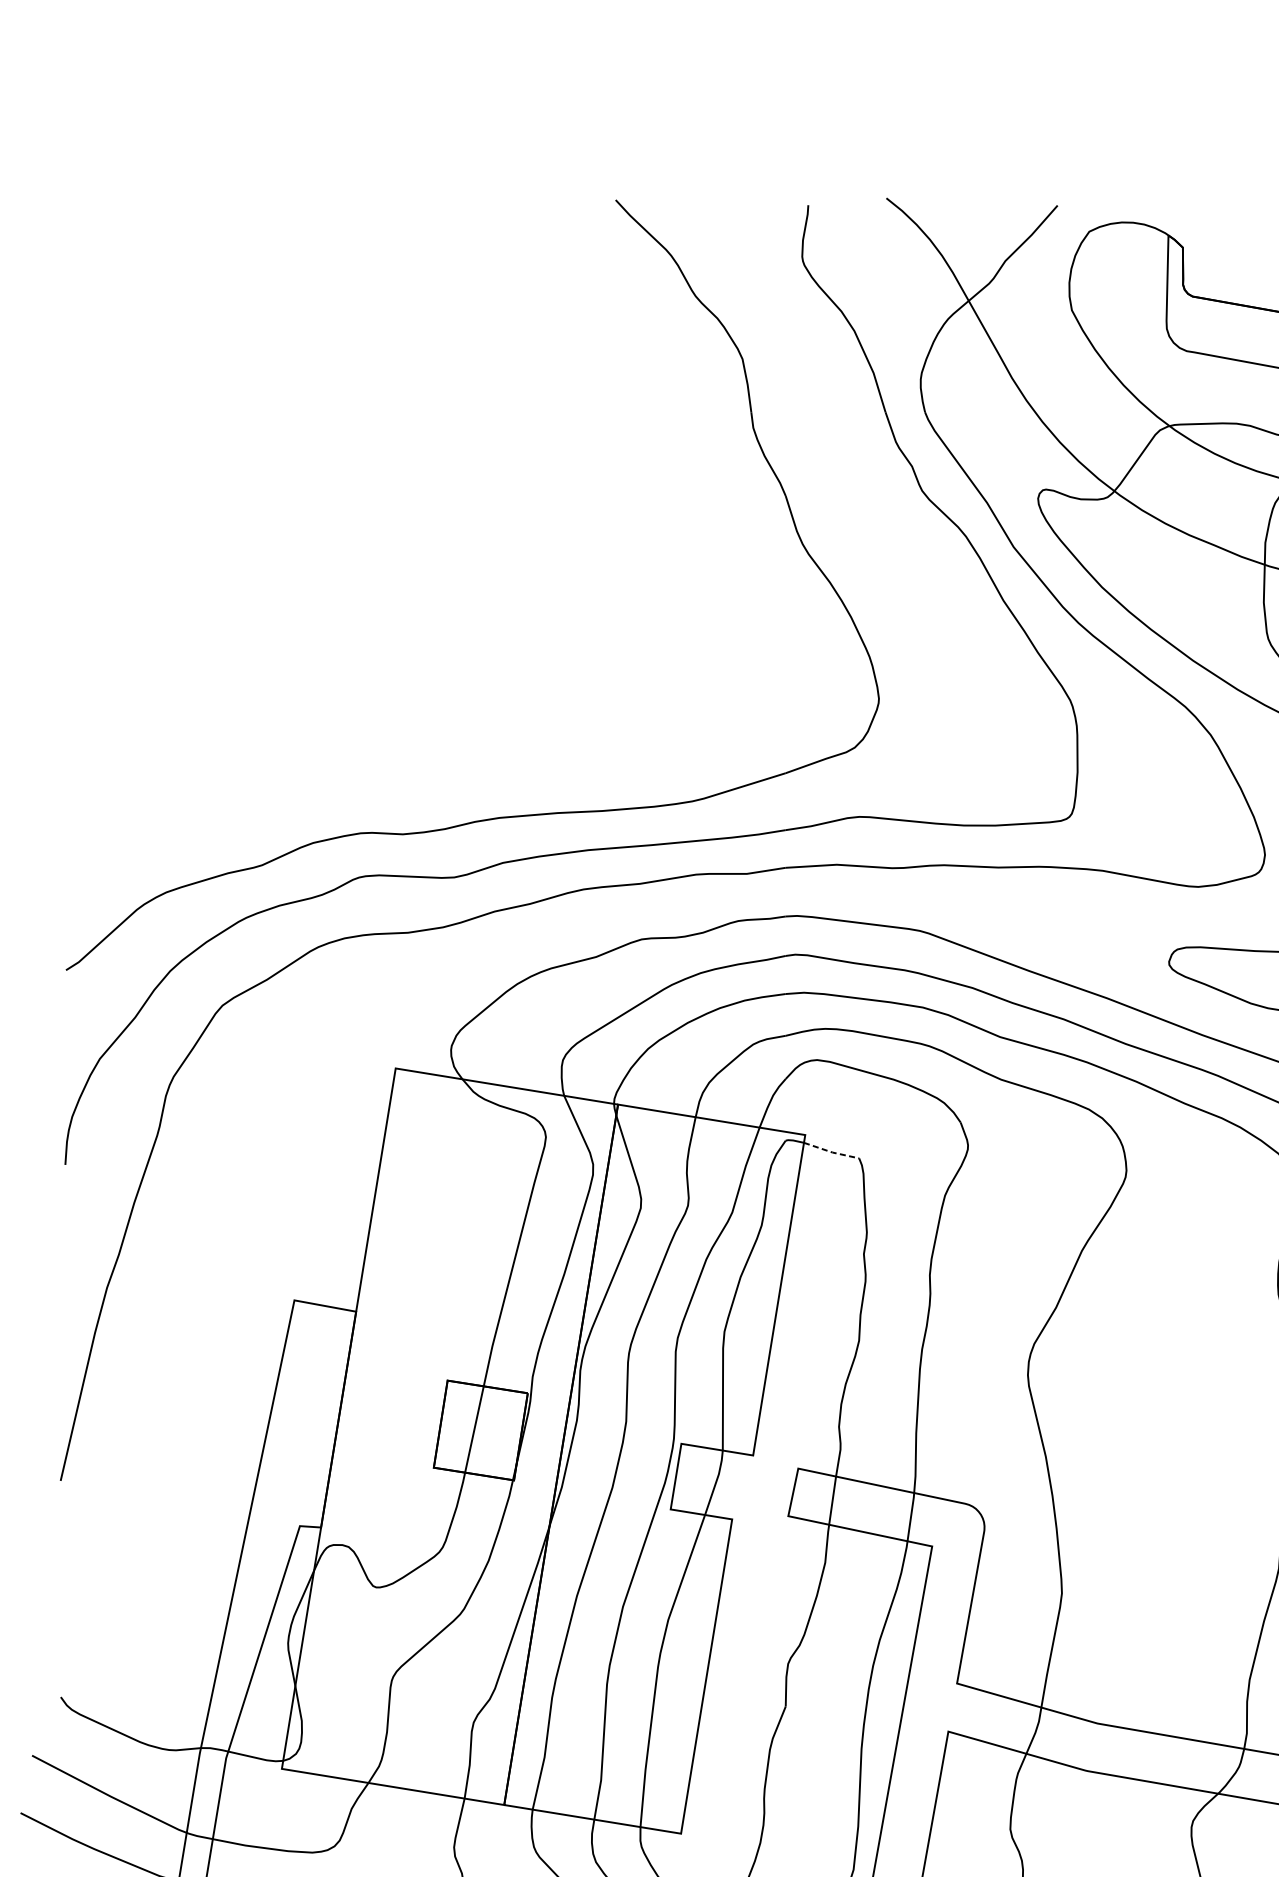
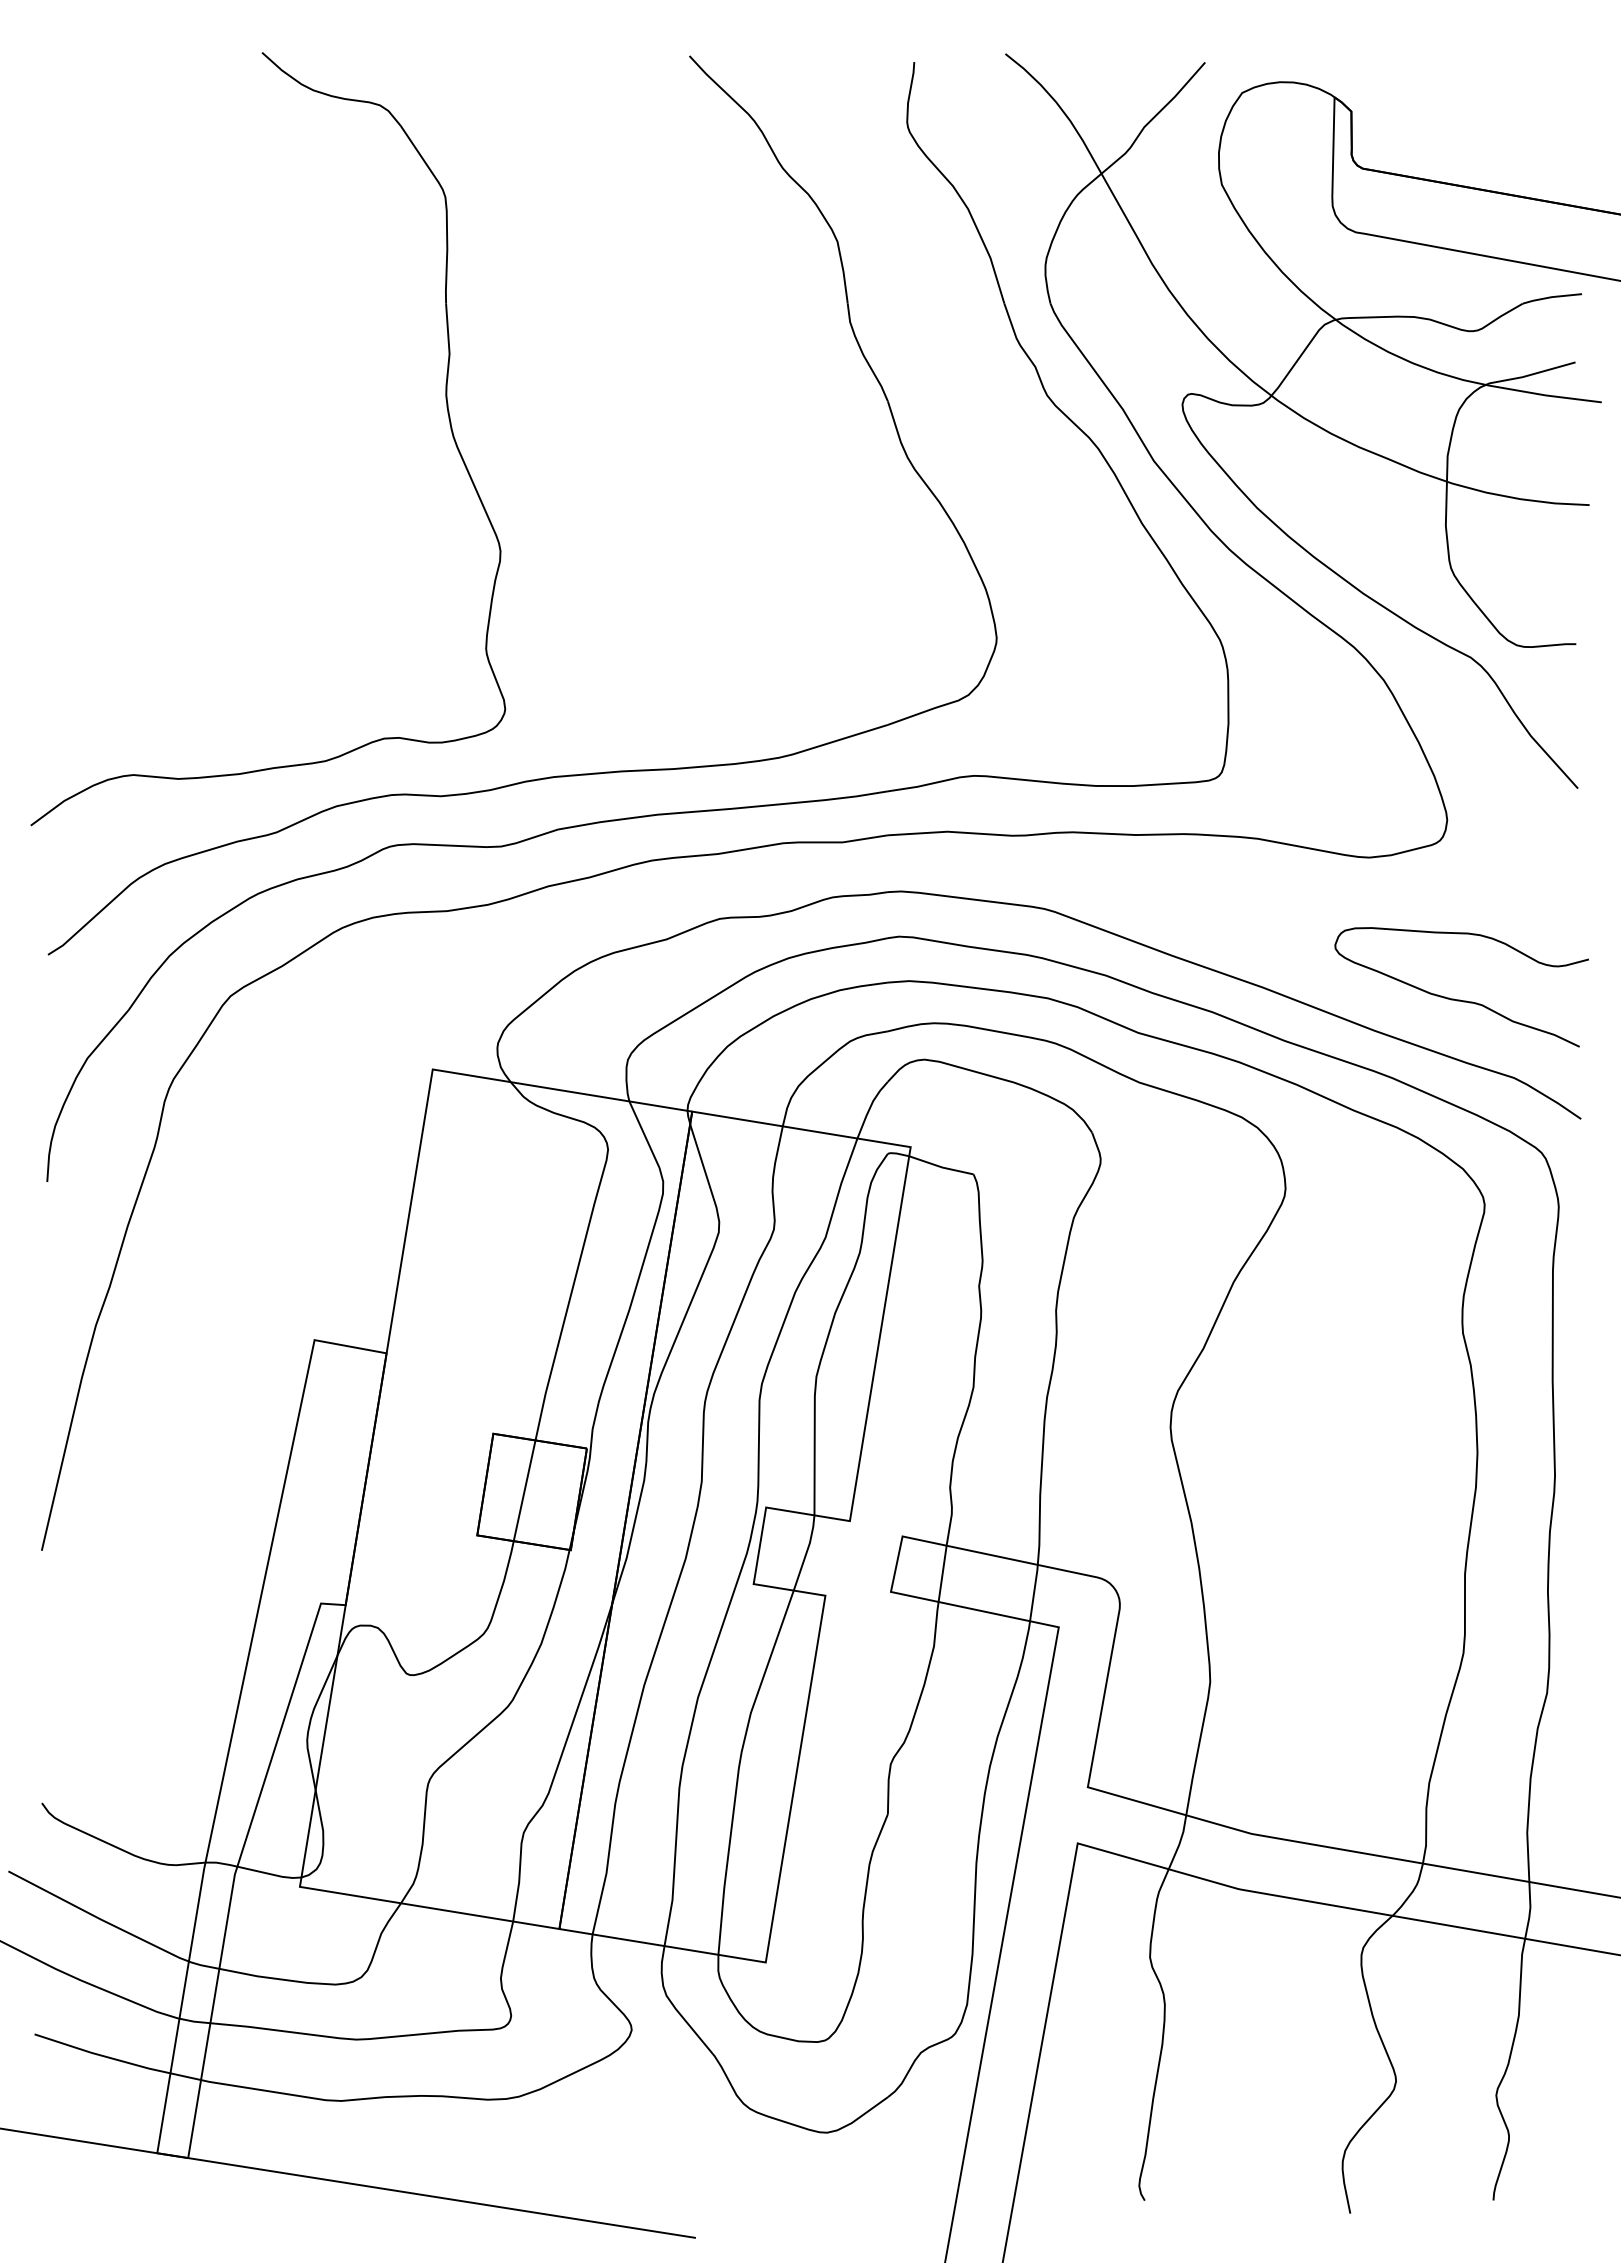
part: (407, 502) -> (446, 408), added
line: (831, 1152) -> (941, 1167), dashed -> solid

